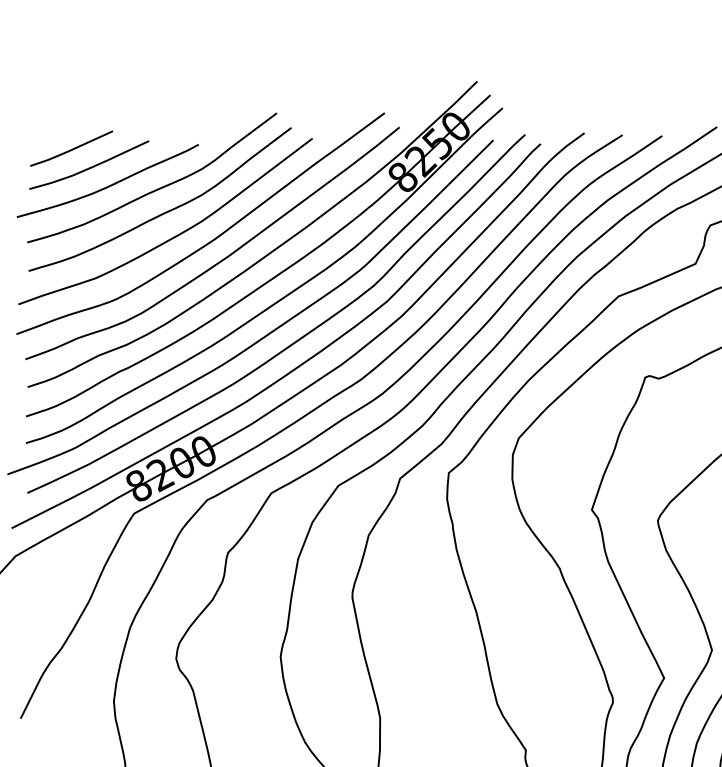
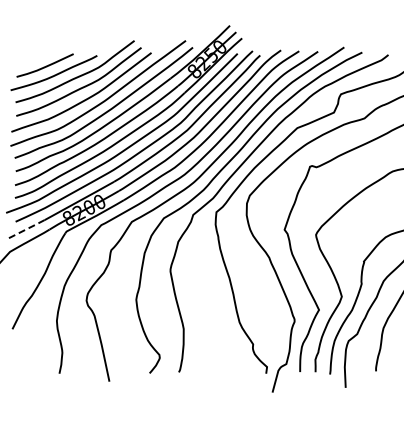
line: (71, 148) -> (36, 57), removed
line: (50, 509) -> (26, 229), solid -> dashed

